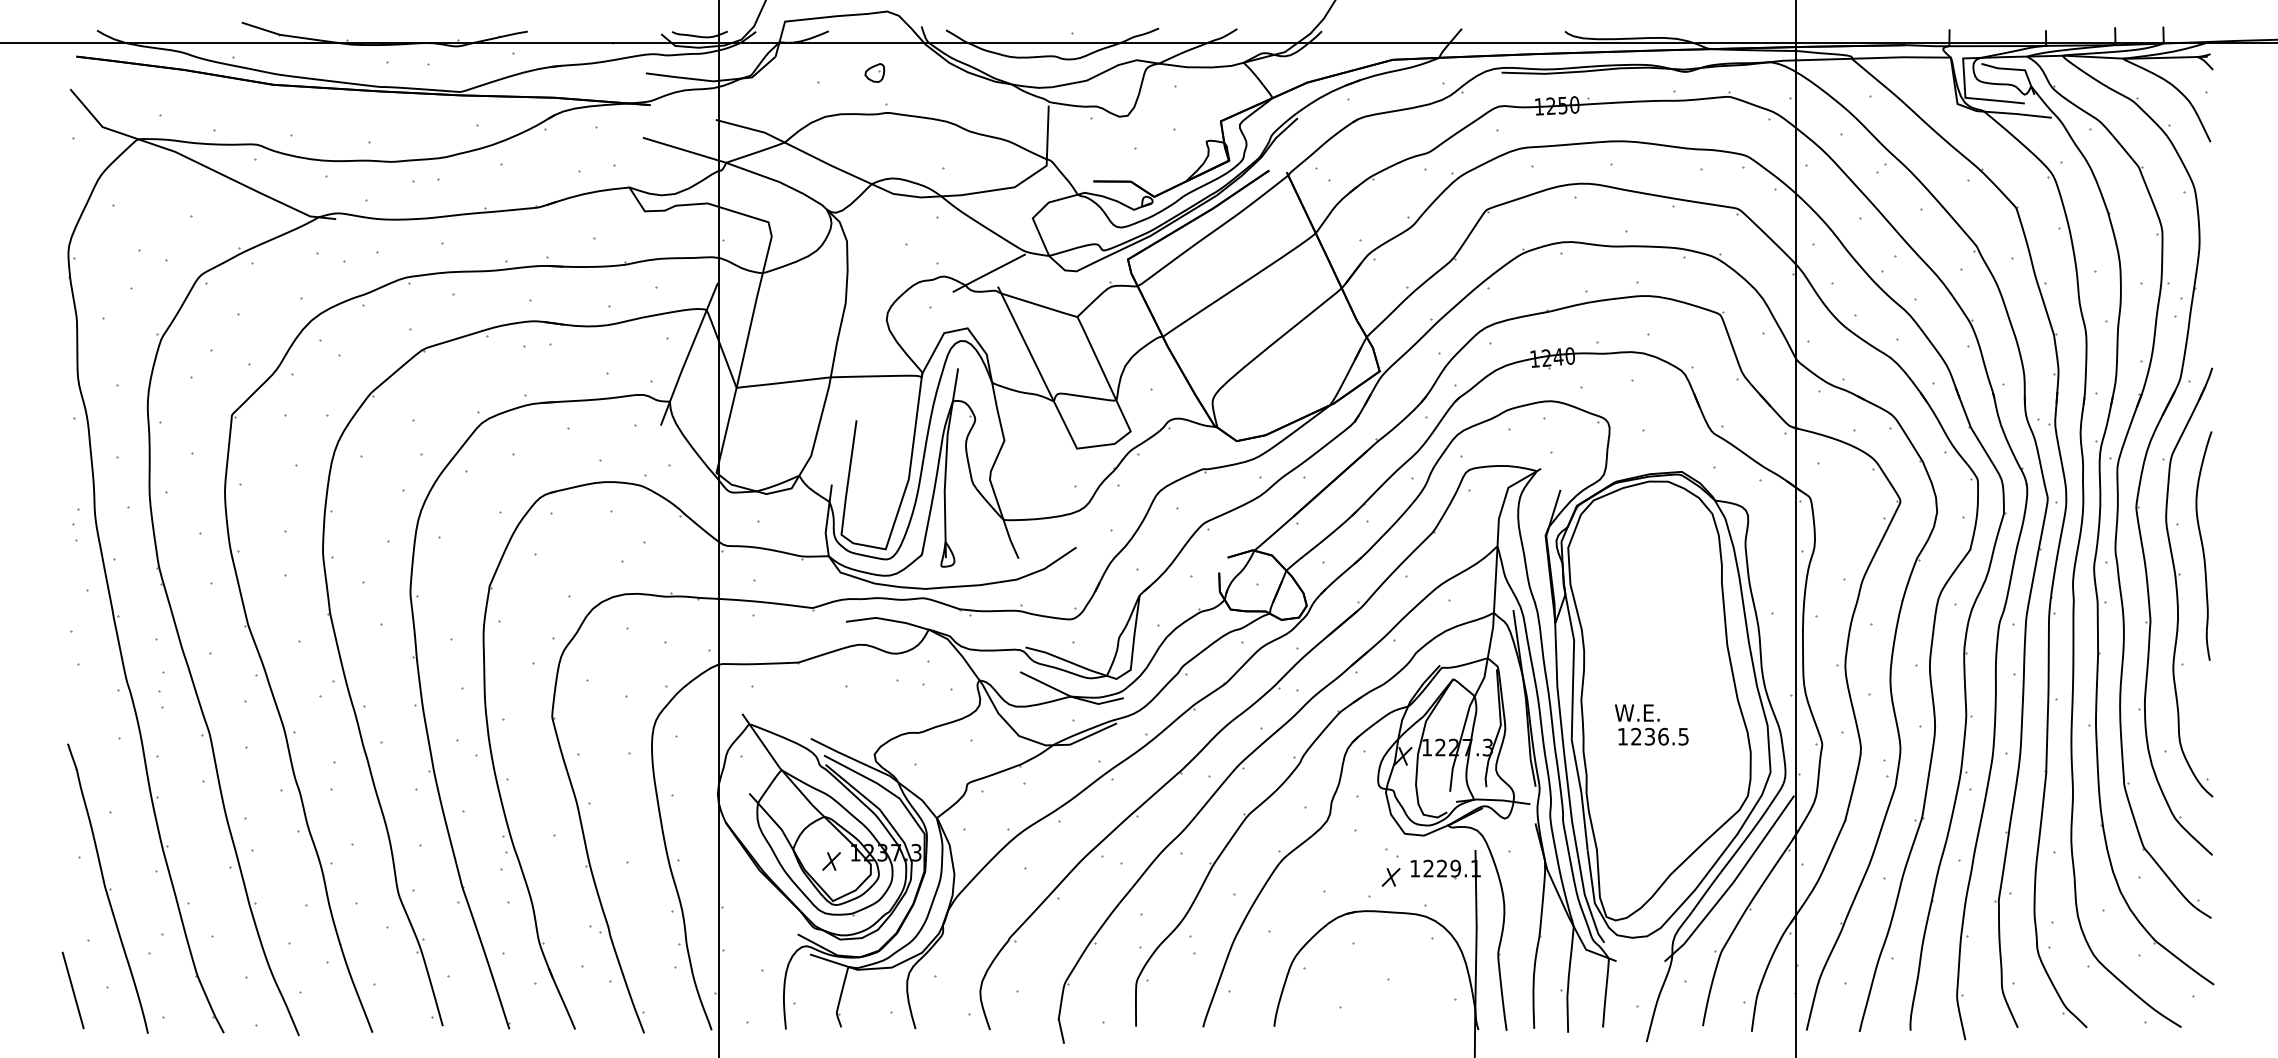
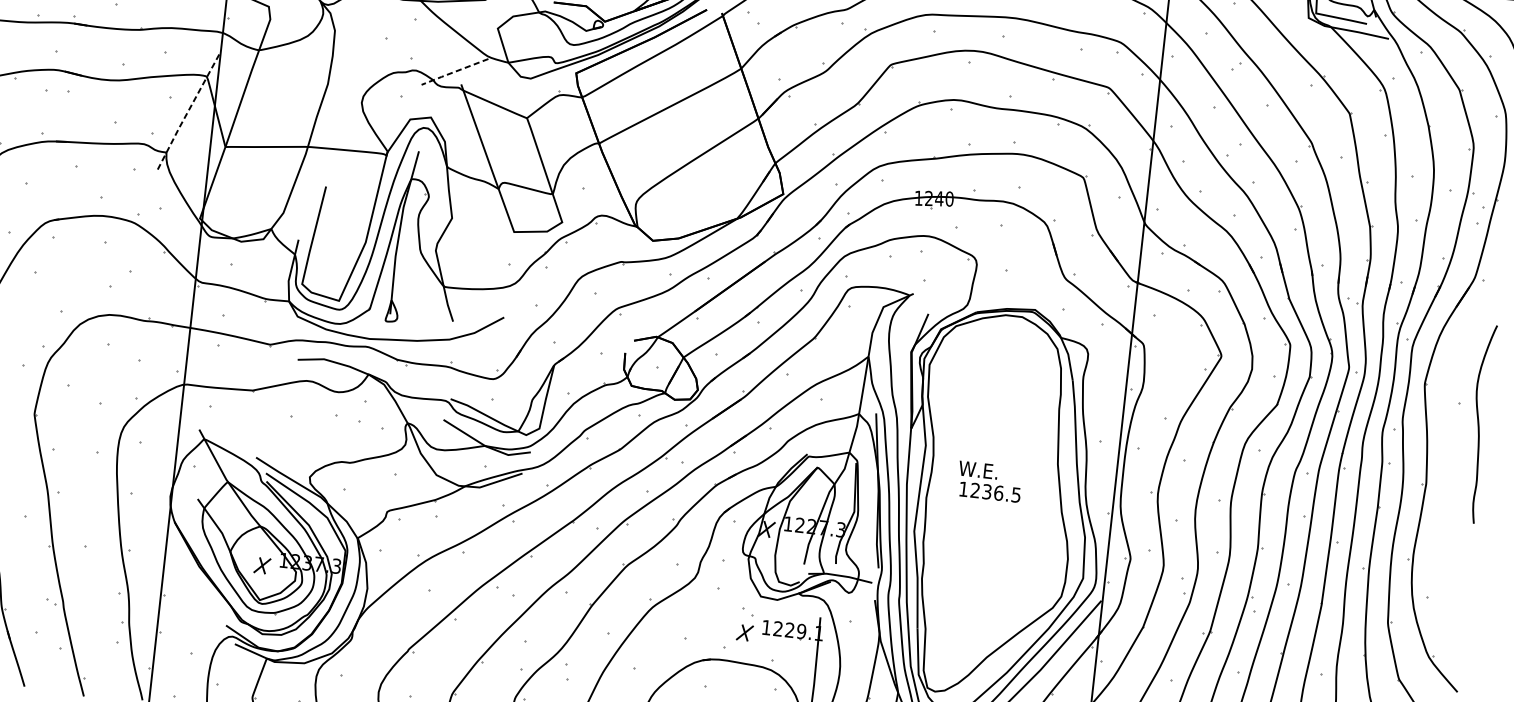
line: (988, 273) -> (454, 72), solid -> dashed
line: (688, 354) -> (187, 113), solid -> dashed
part: (2177, 583) -> (1453, 453), removed
text: (1651, 724) -> (989, 481), moved

